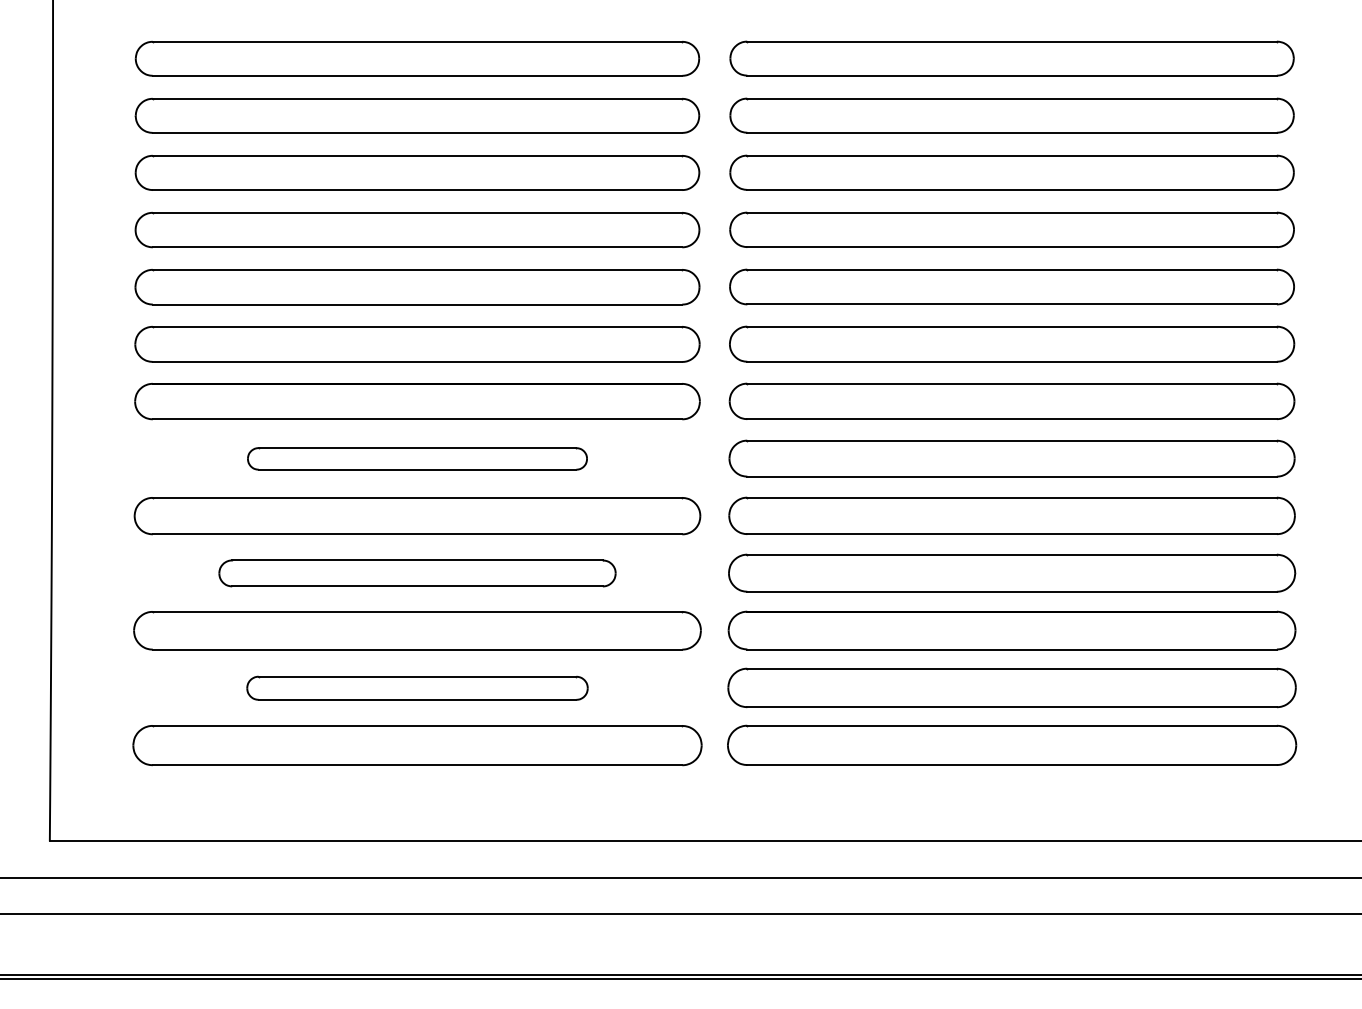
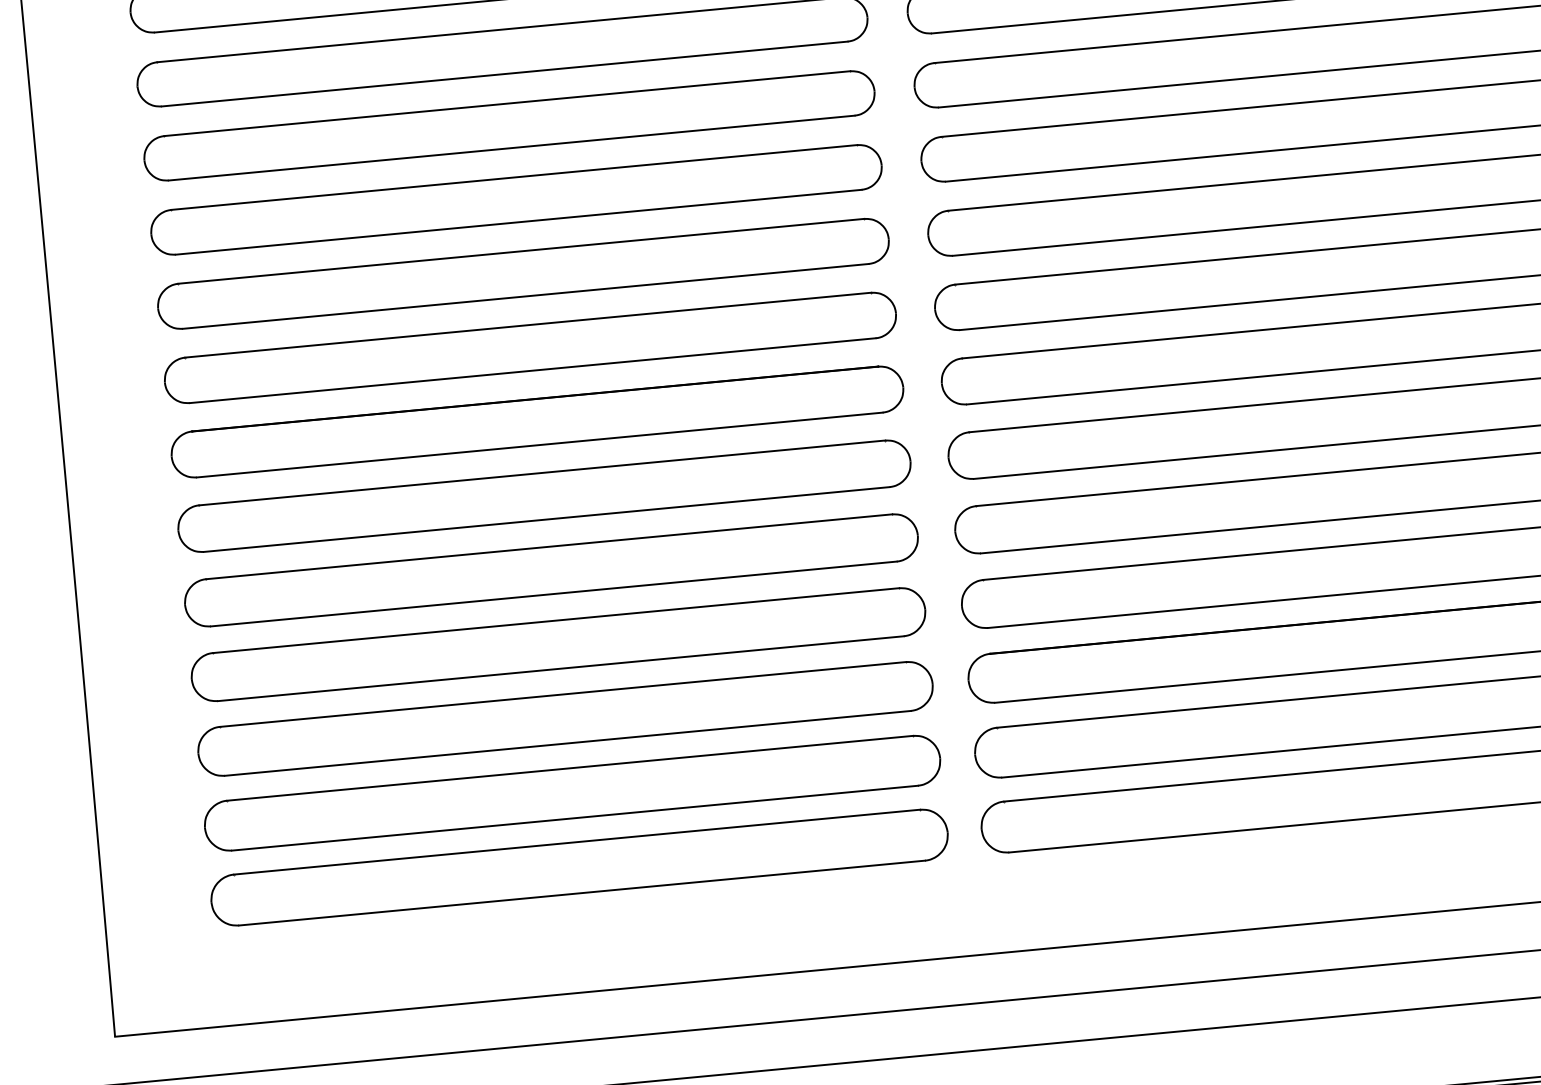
part: (417, 458) -> (544, 495), size x1.67
part: (417, 573) -> (558, 644), size x1.43
part: (417, 688) -> (572, 793), size x1.67

